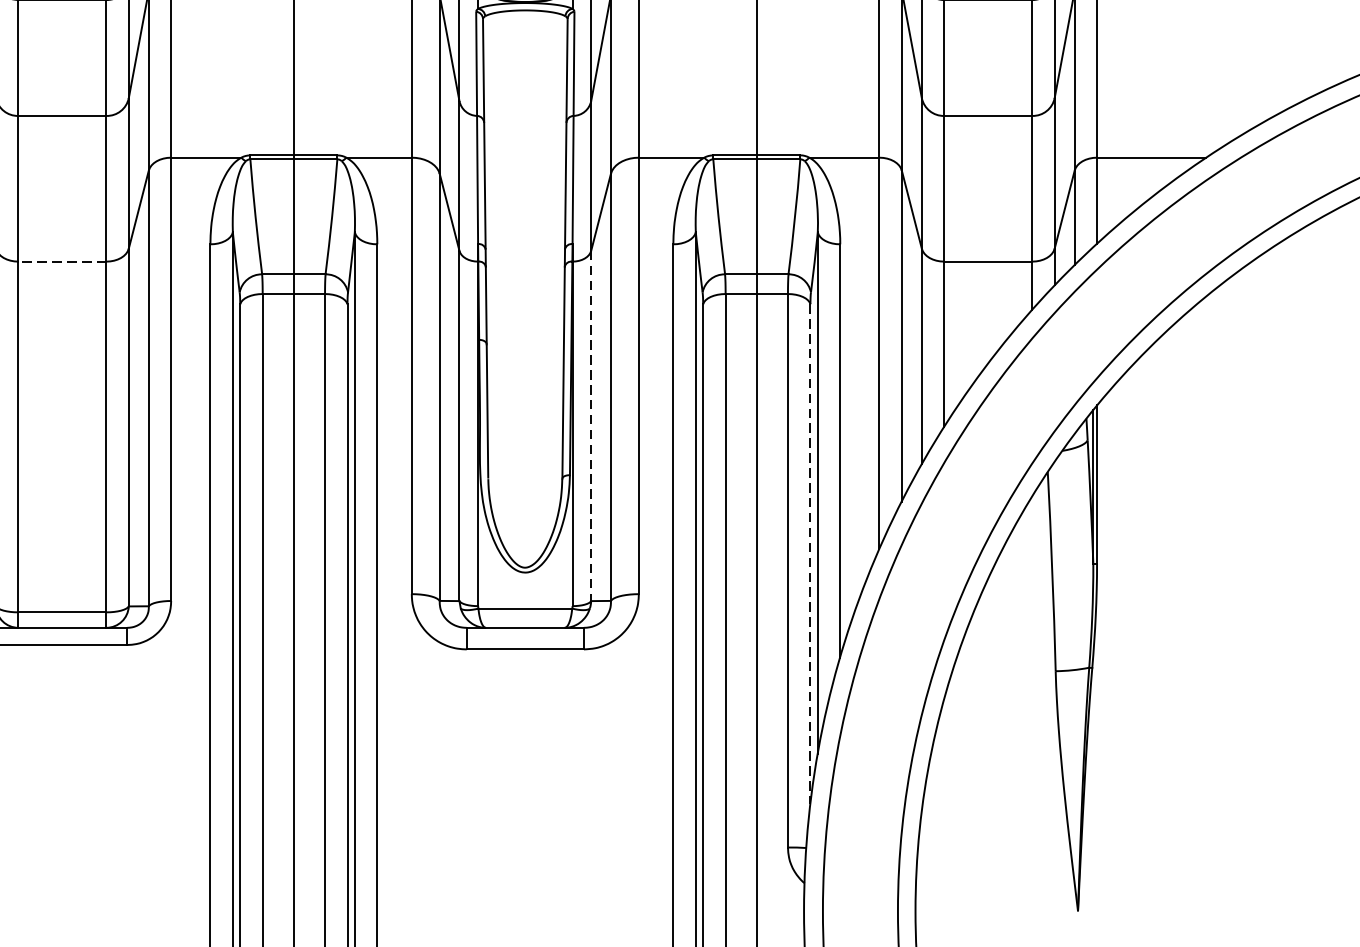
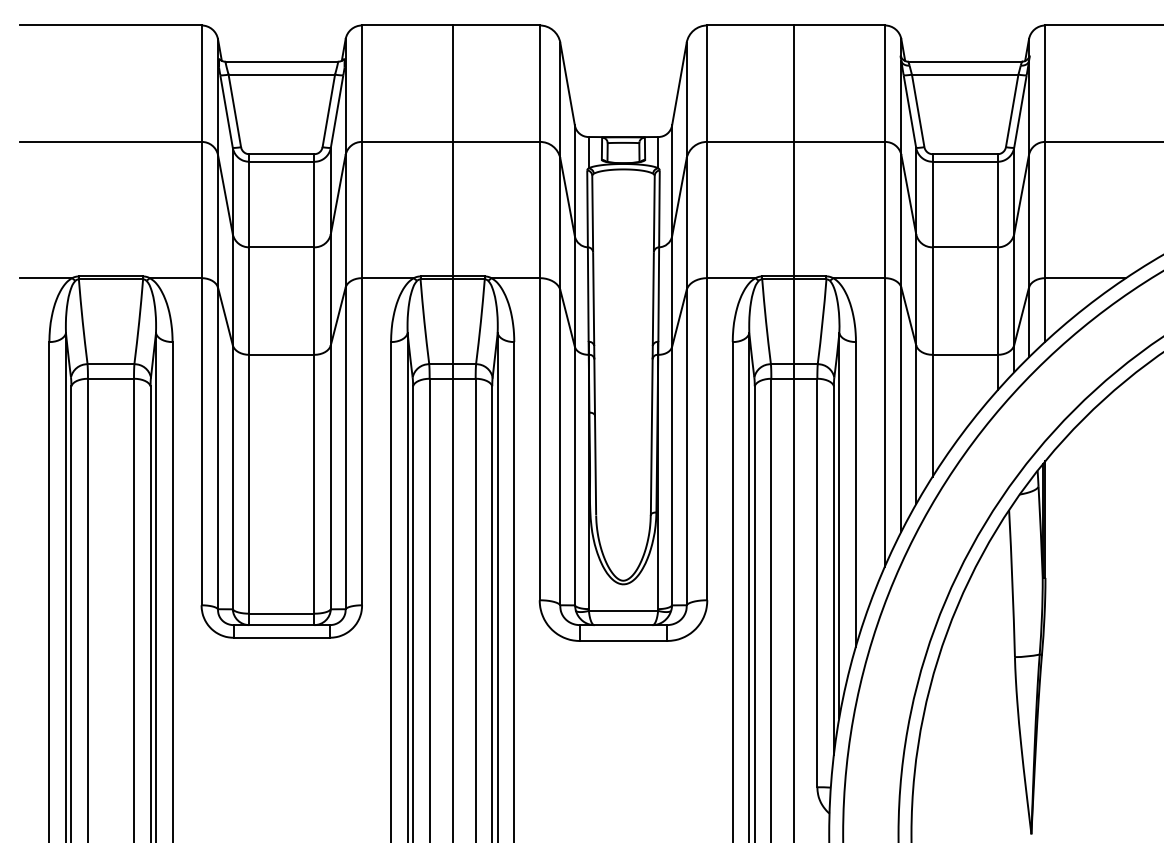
line: (61, 261) -> (281, 354), dashed -> solid
line: (591, 426) -> (672, 476), dashed -> solid
line: (809, 555) -> (833, 571), dashed -> solid

